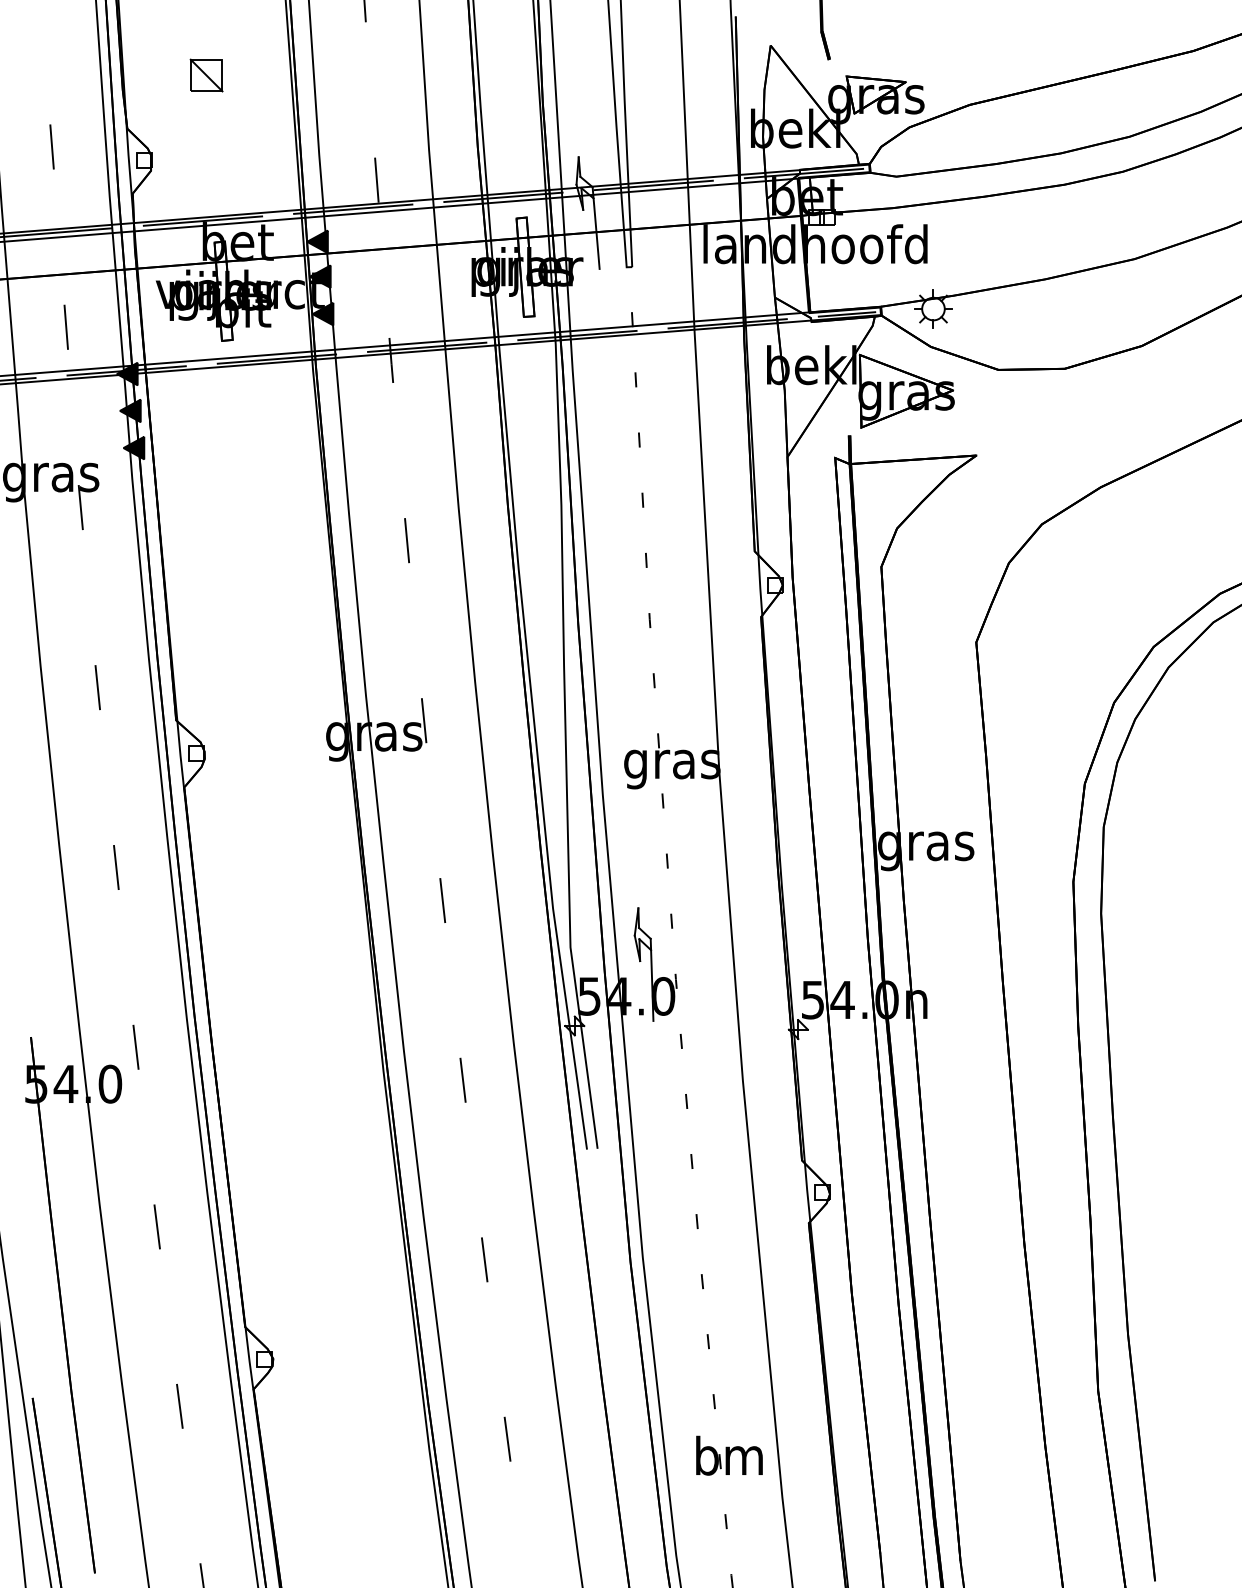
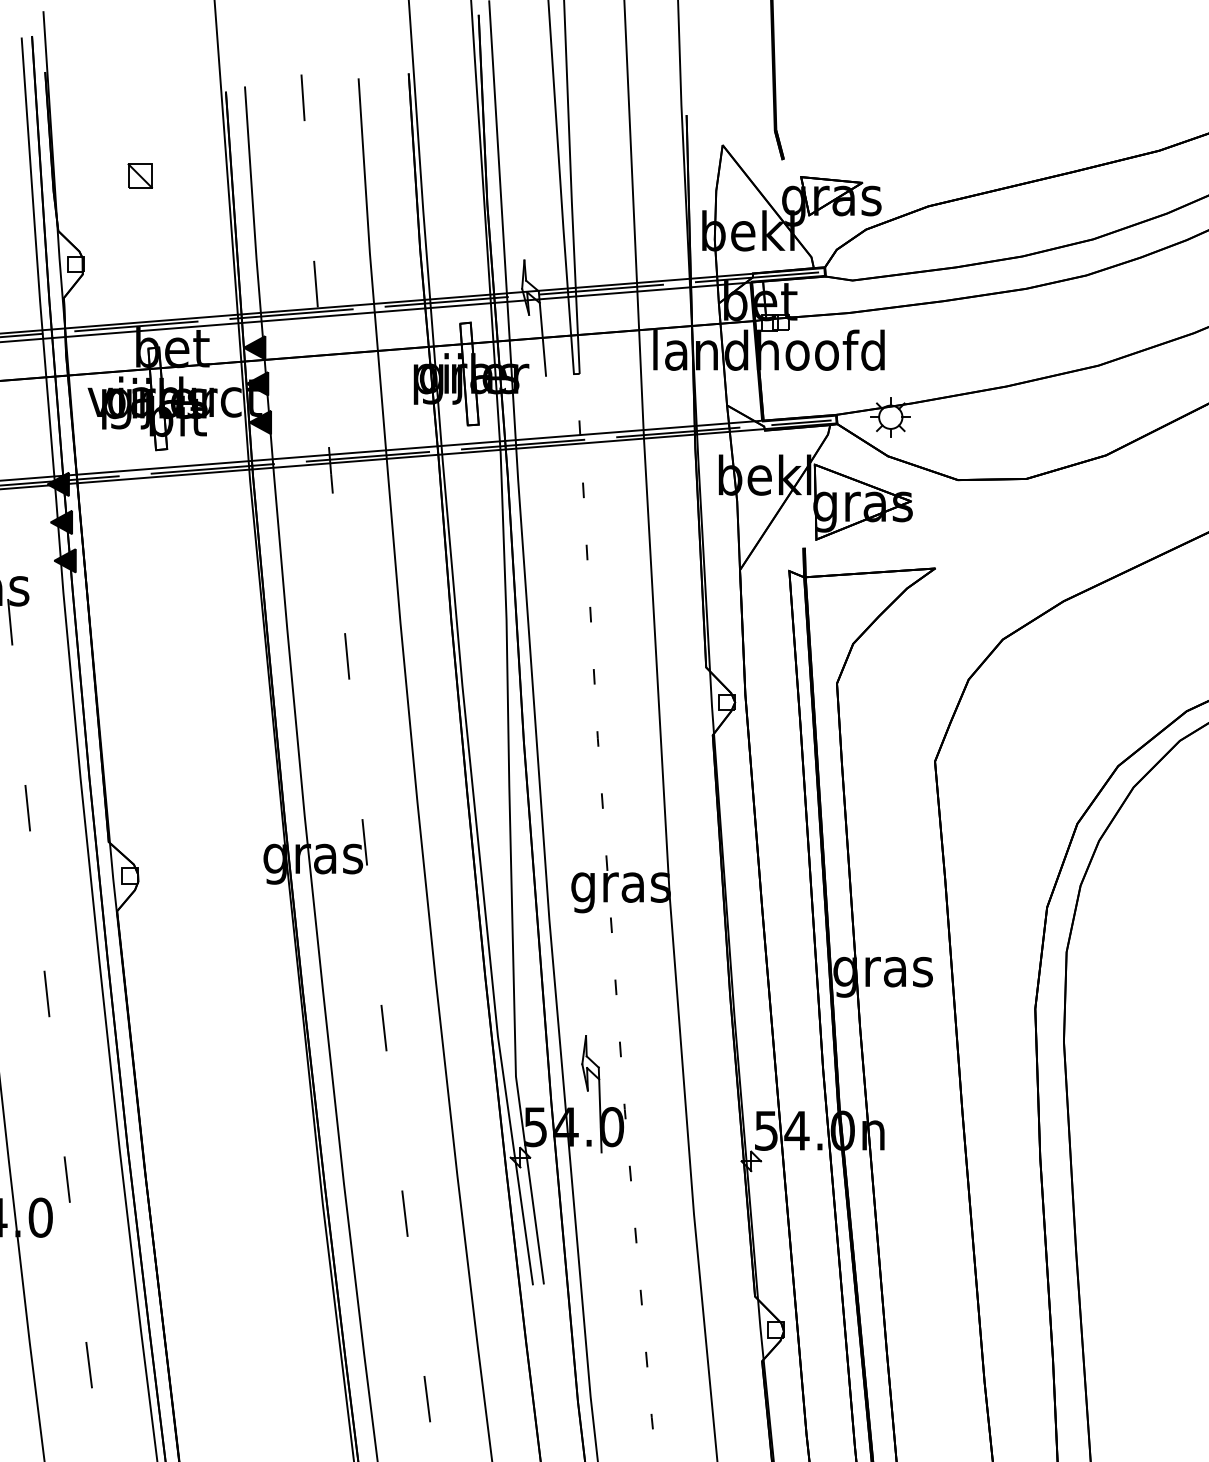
part: (206, 75) -> (140, 176), size x0.71

